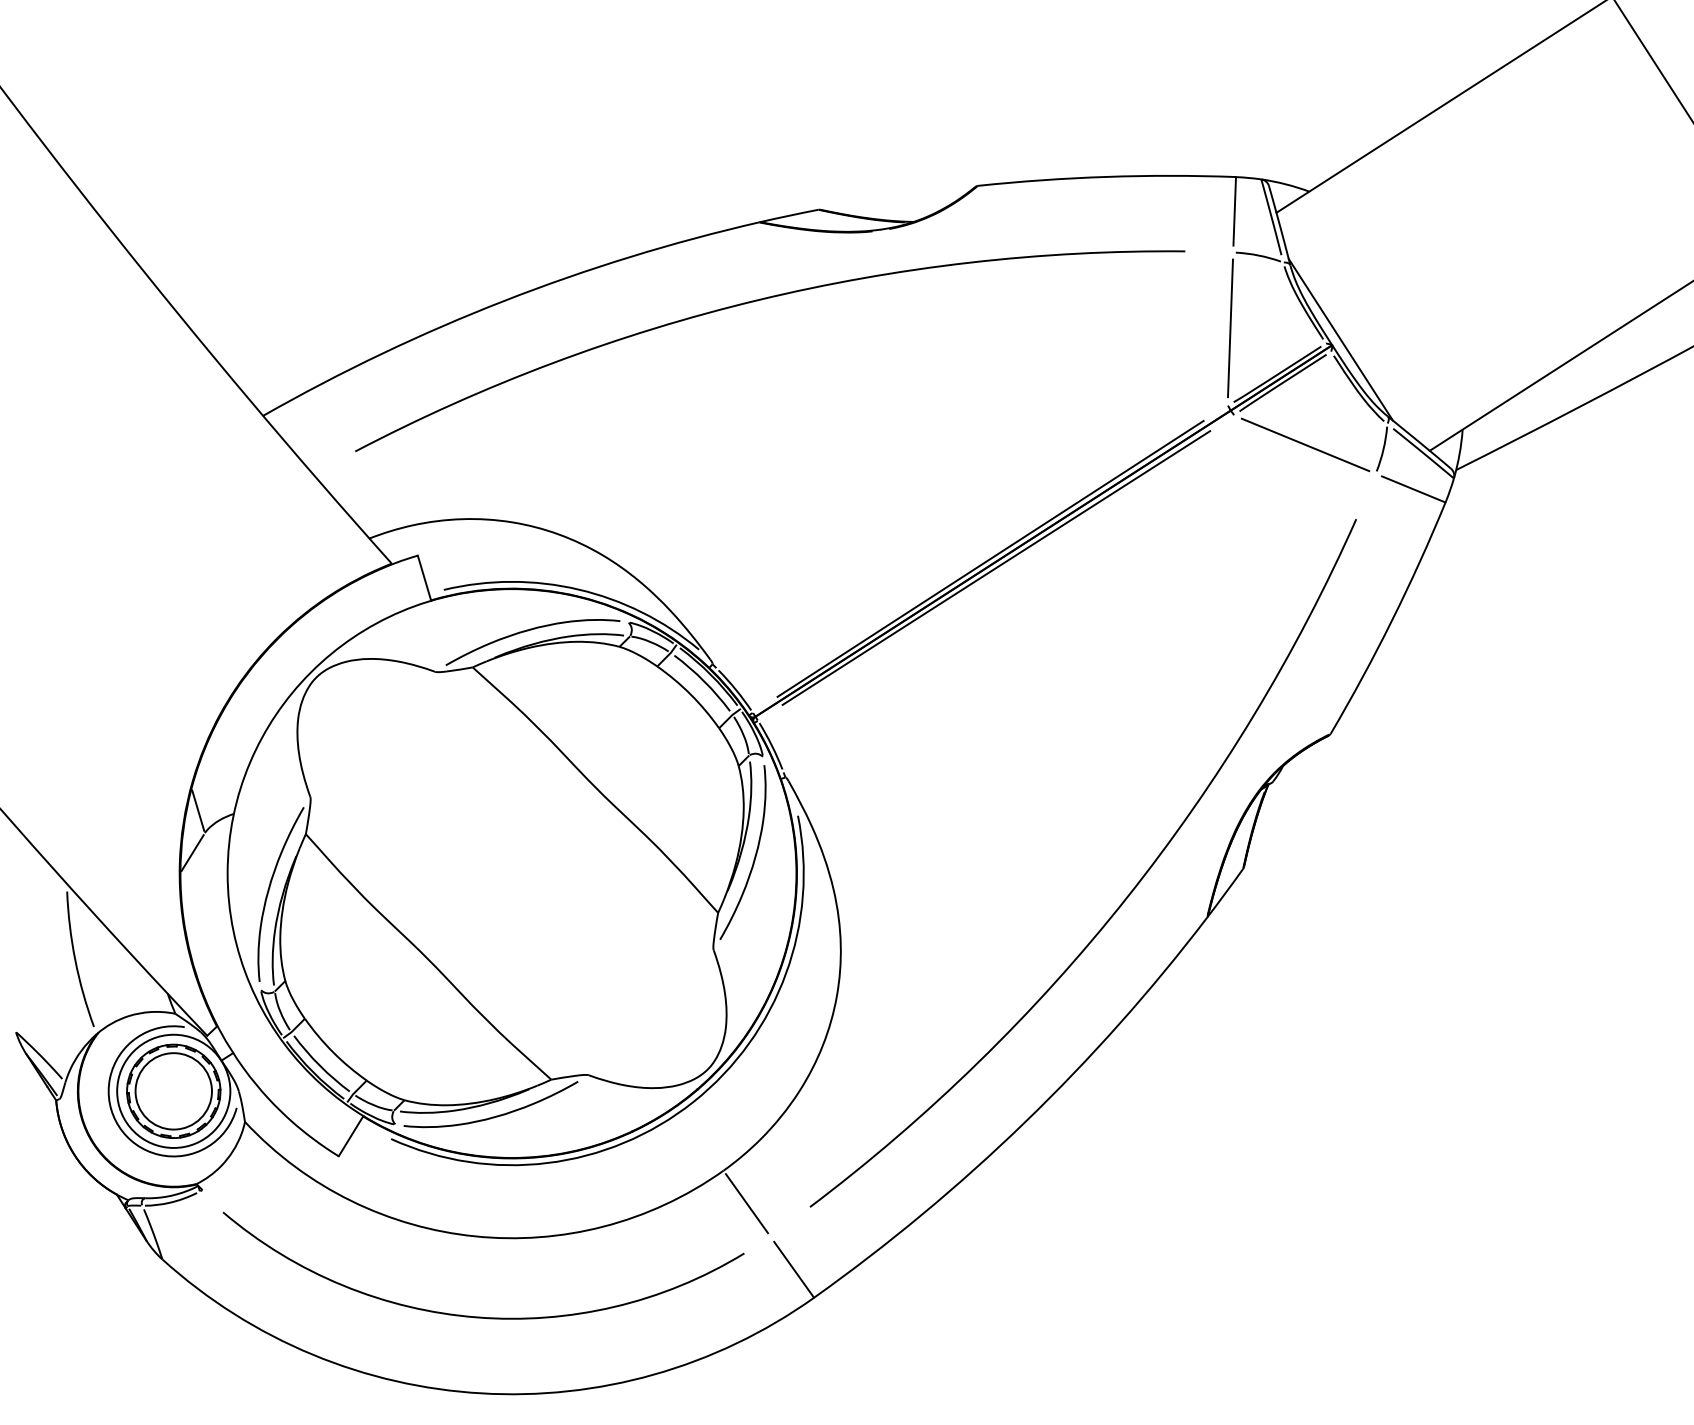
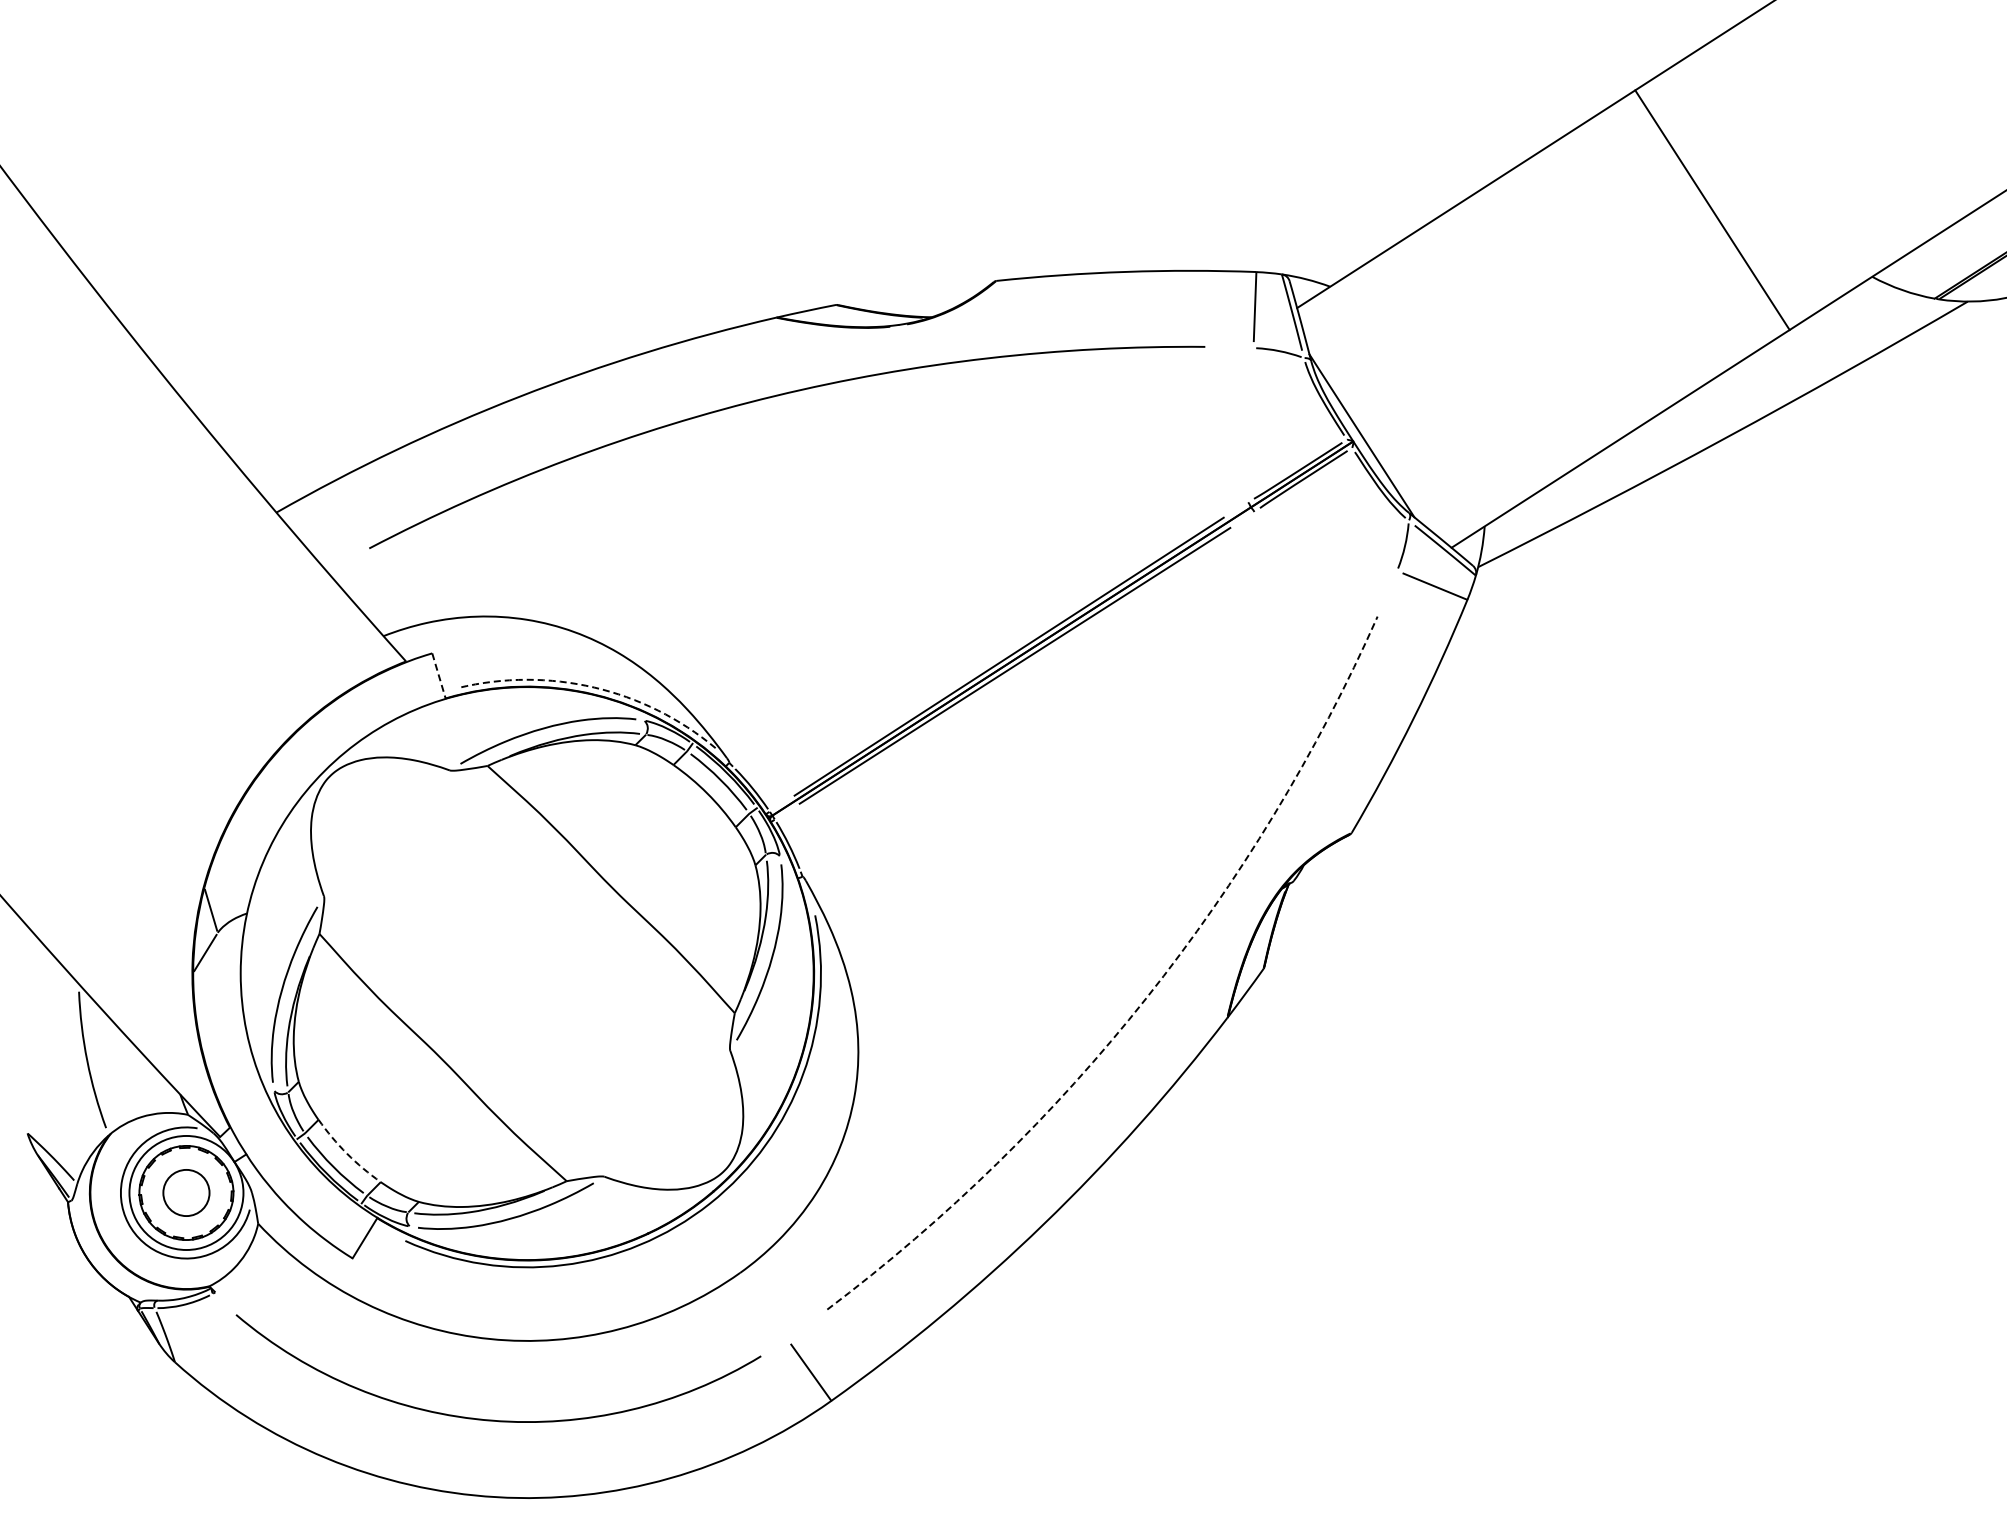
line: (1230, 328) -> (1250, 424), removed
line: (1305, 444) -> (1326, 541), removed
line: (425, 578) -> (439, 676), solid -> dashed
arc: (578, 589) -> (594, 687), solid -> dashed
arc: (1126, 898) -> (1146, 998), solid -> dashed
arc: (333, 1052) -> (347, 1153), solid -> dashed
circle: (172, 1090) -> (185, 1192), size x0.6
line: (746, 1203) -> (763, 1305), removed

